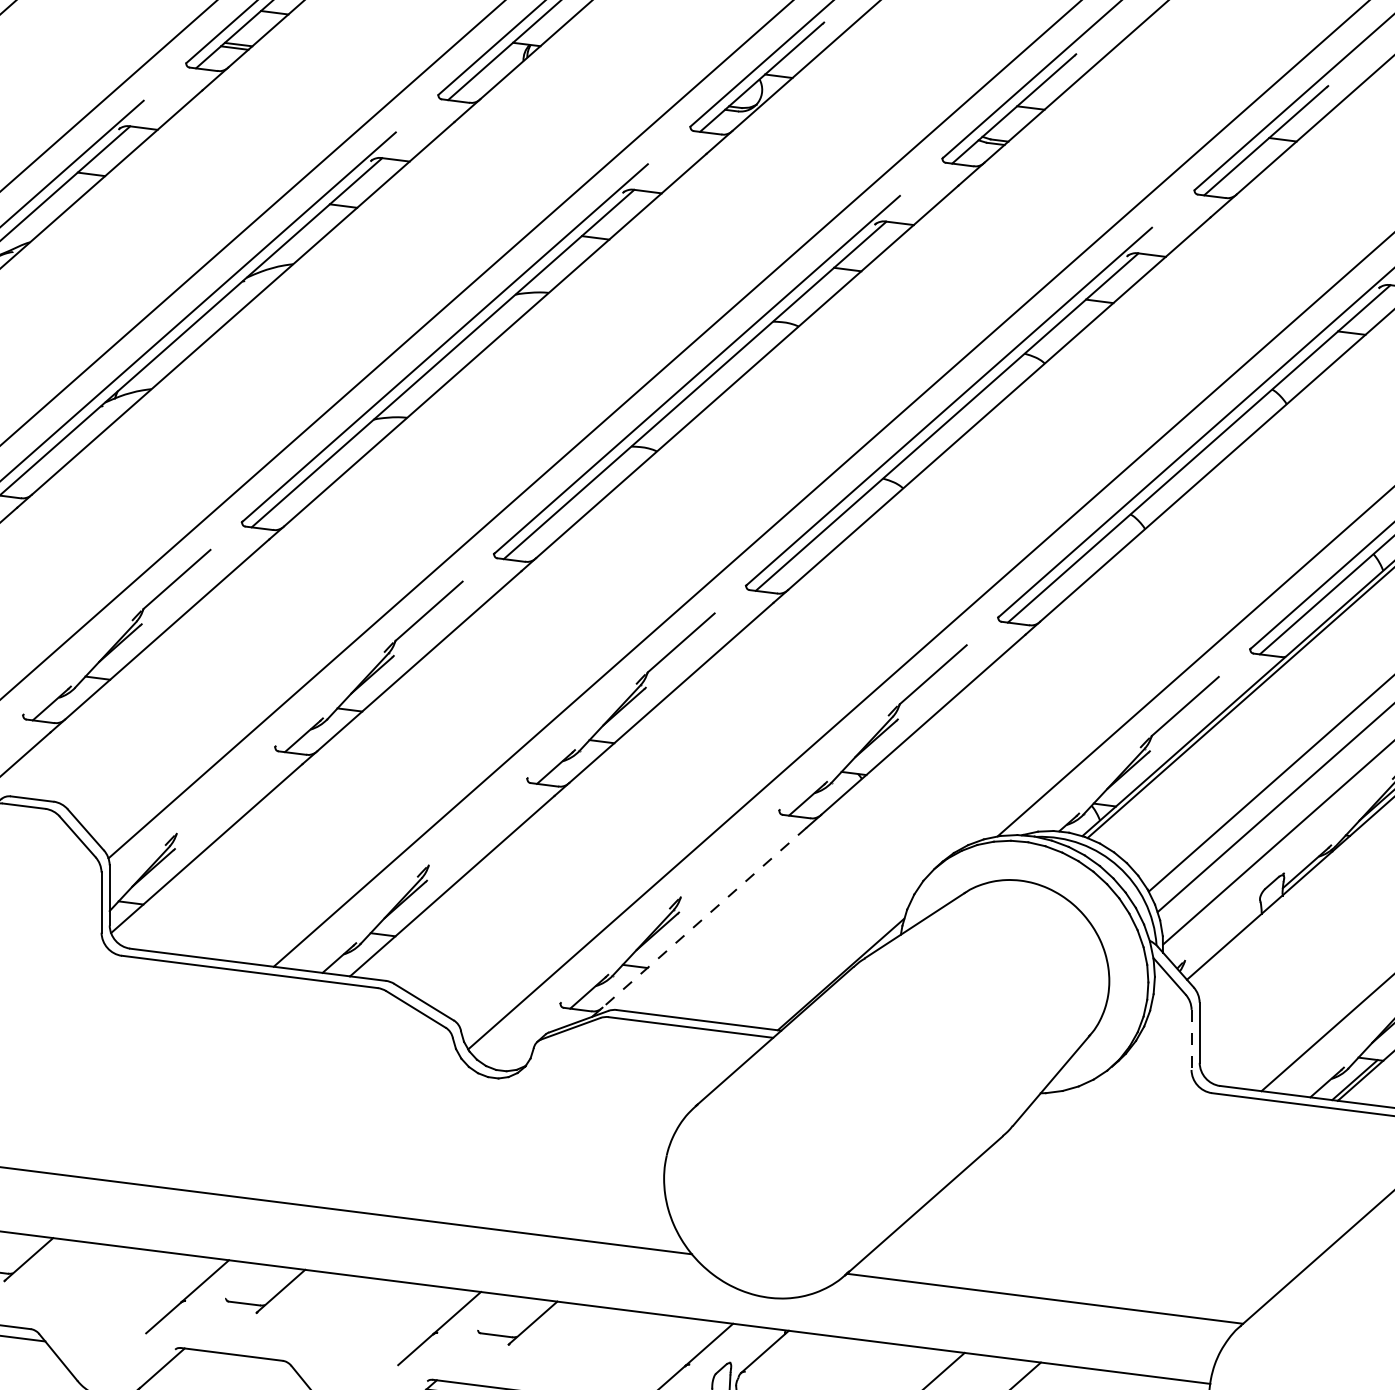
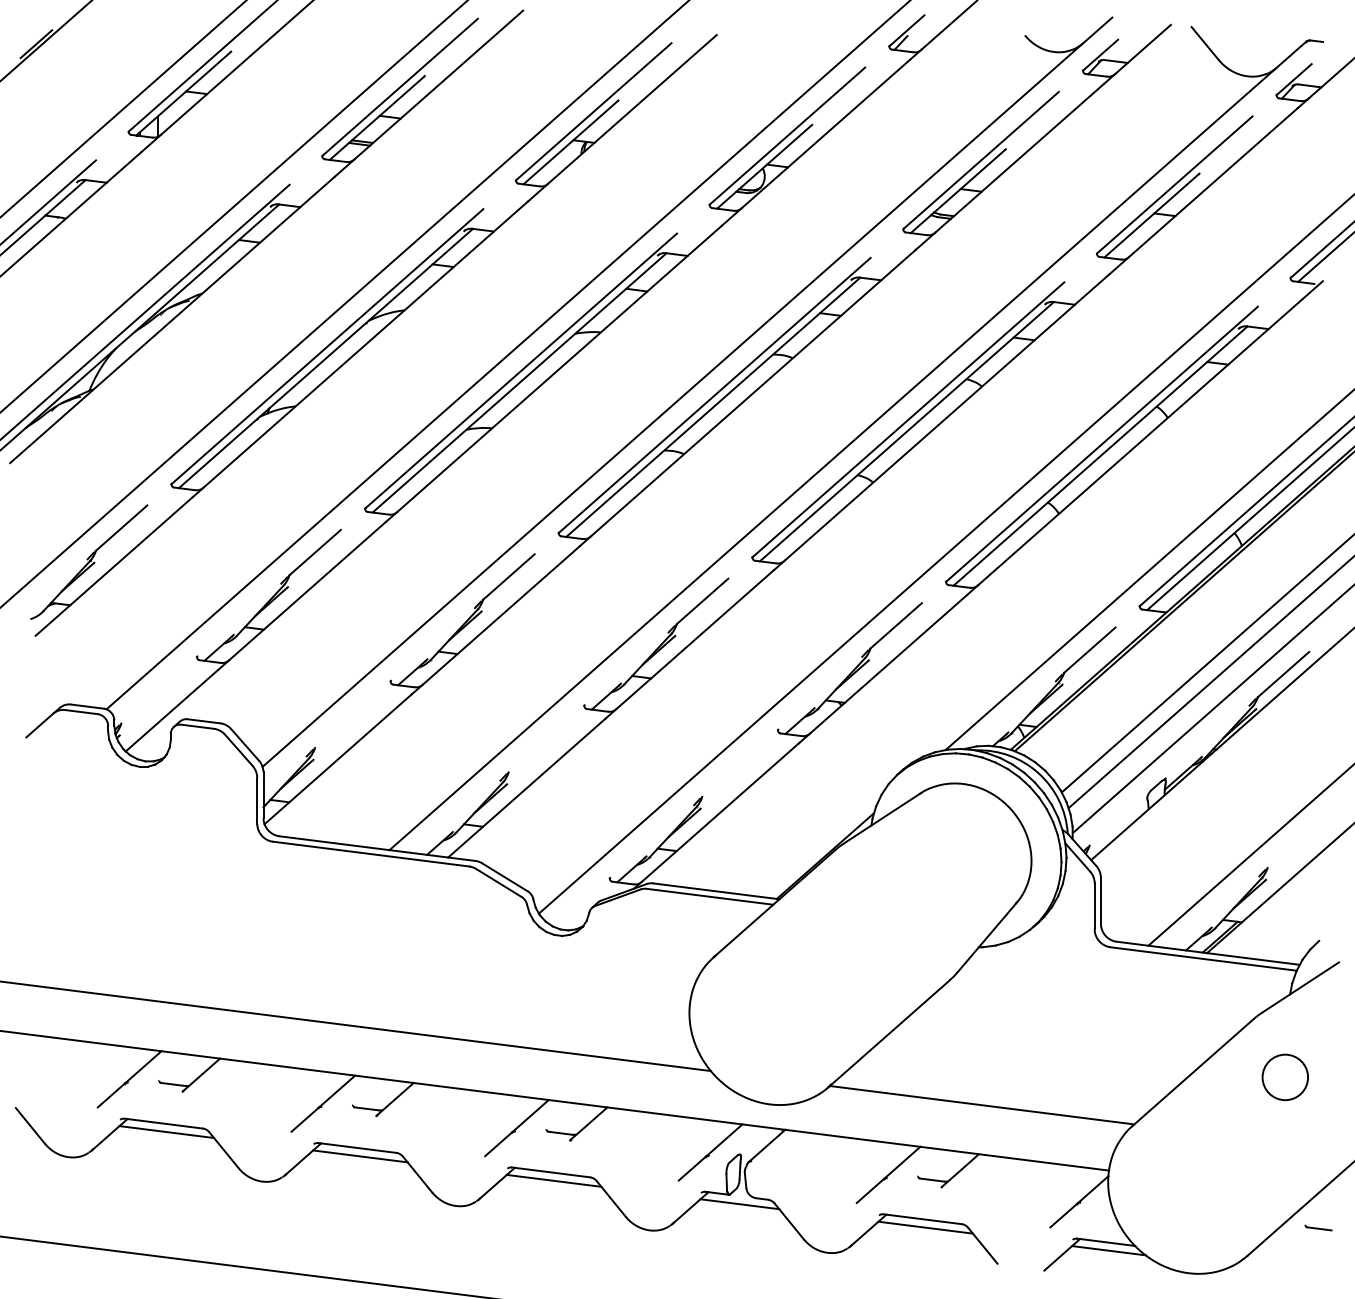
line: (704, 917) -> (720, 812), dashed -> solid
line: (1191, 1040) -> (1094, 906), dashed -> solid
line: (235, 1365) -> (360, 1156), added

